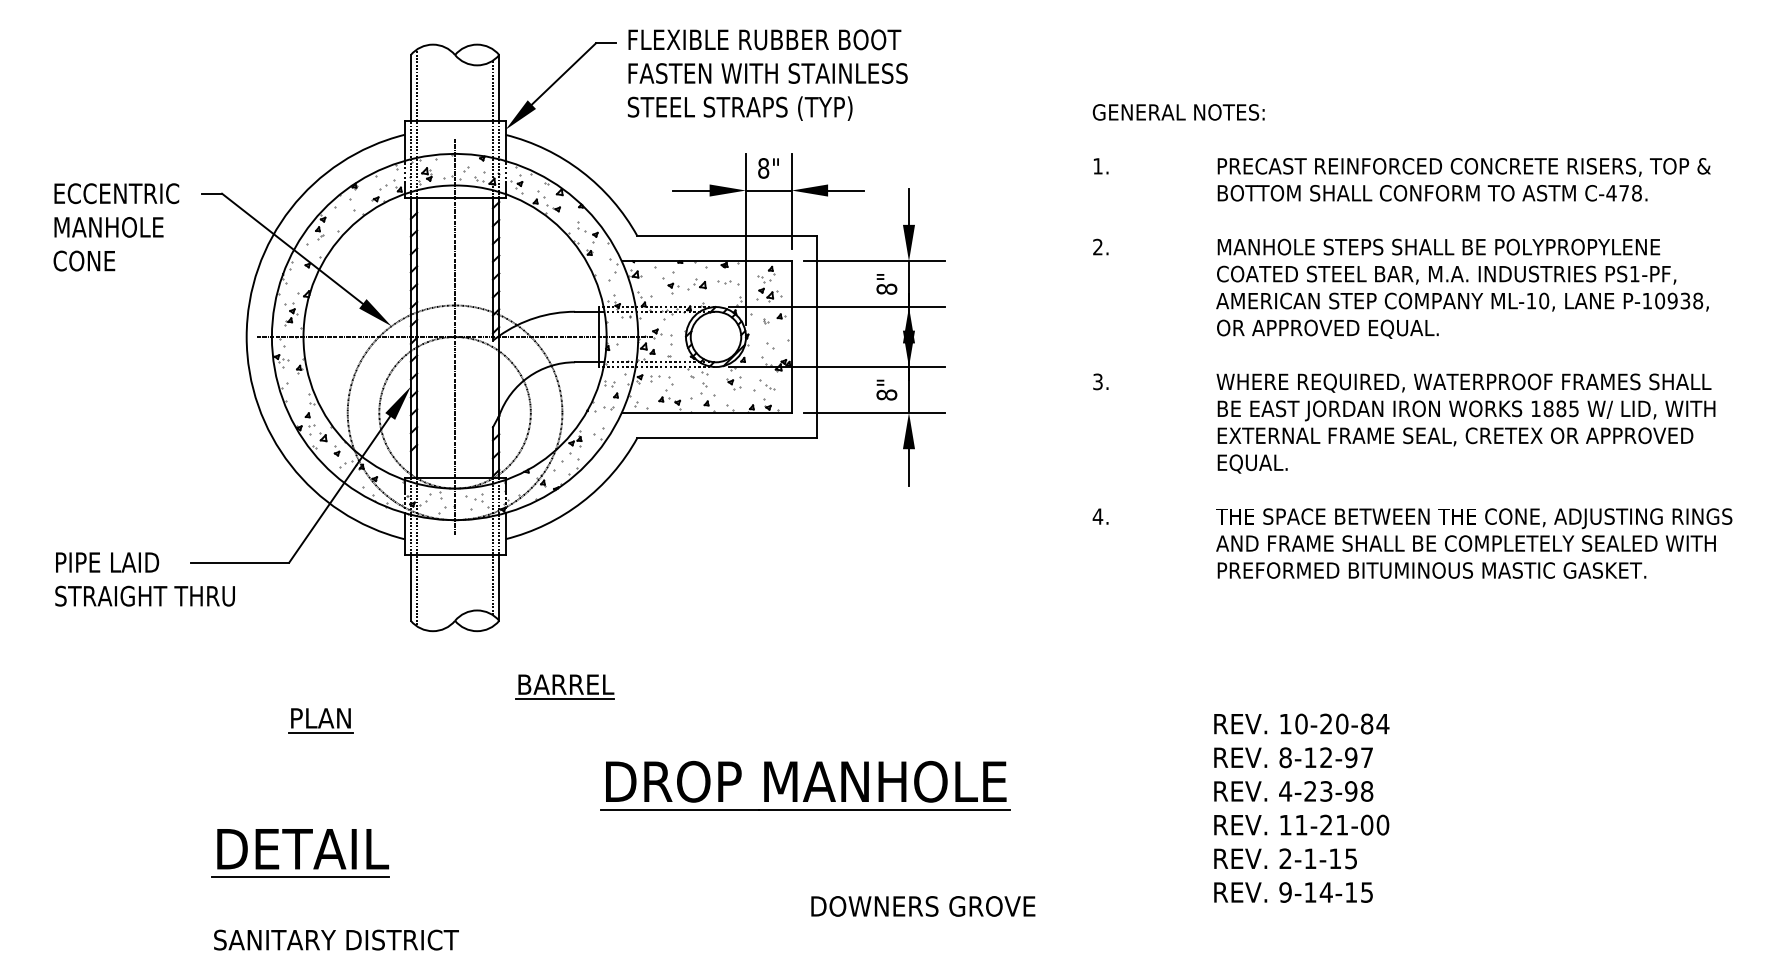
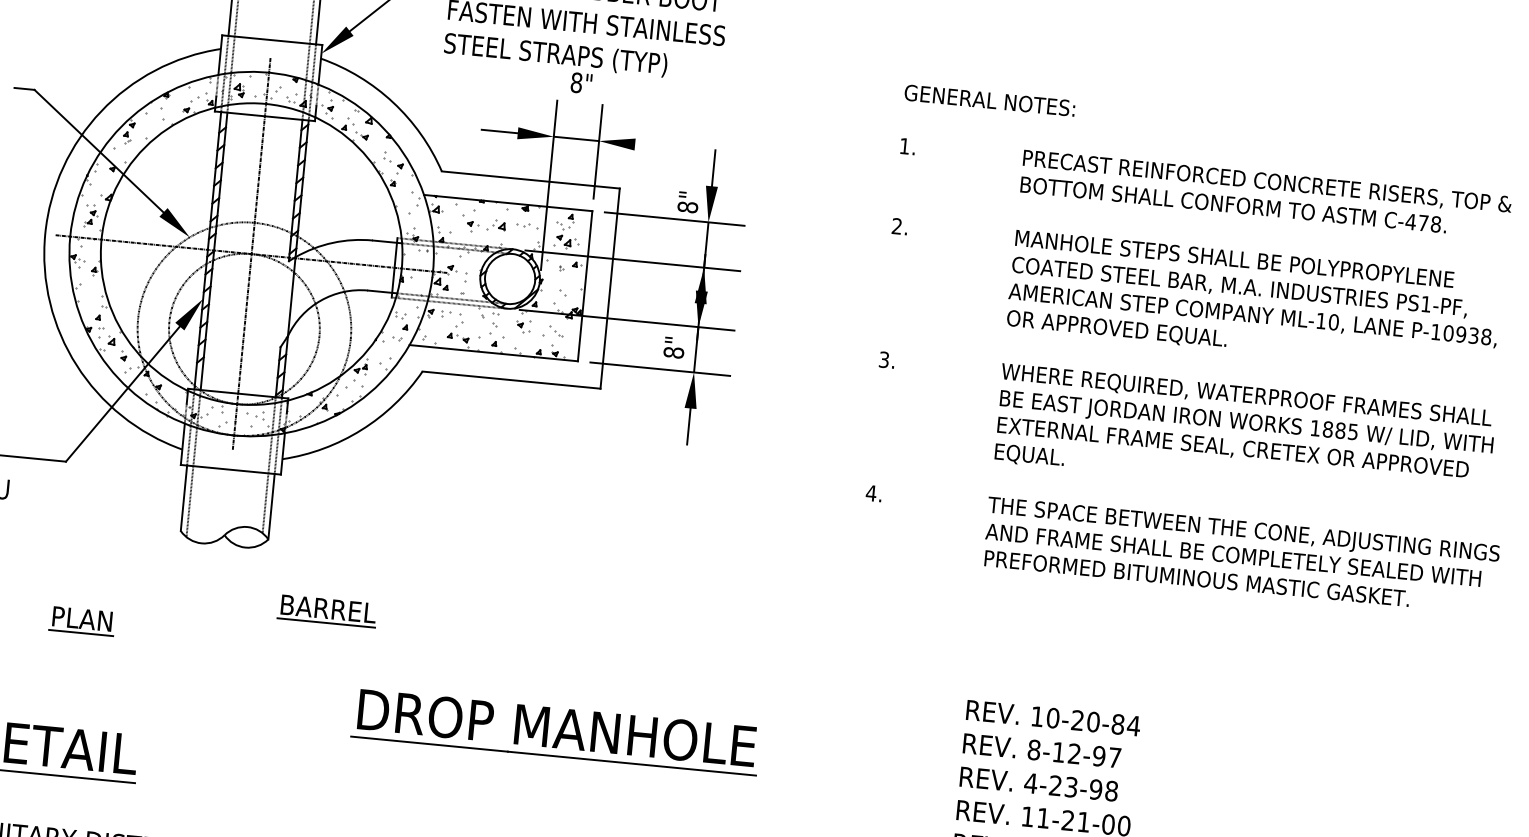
text: (768, 168) -> (581, 83), moved
line: (846, 190) -> (653, 146), removed
text: (886, 284) -> (687, 202), moved

